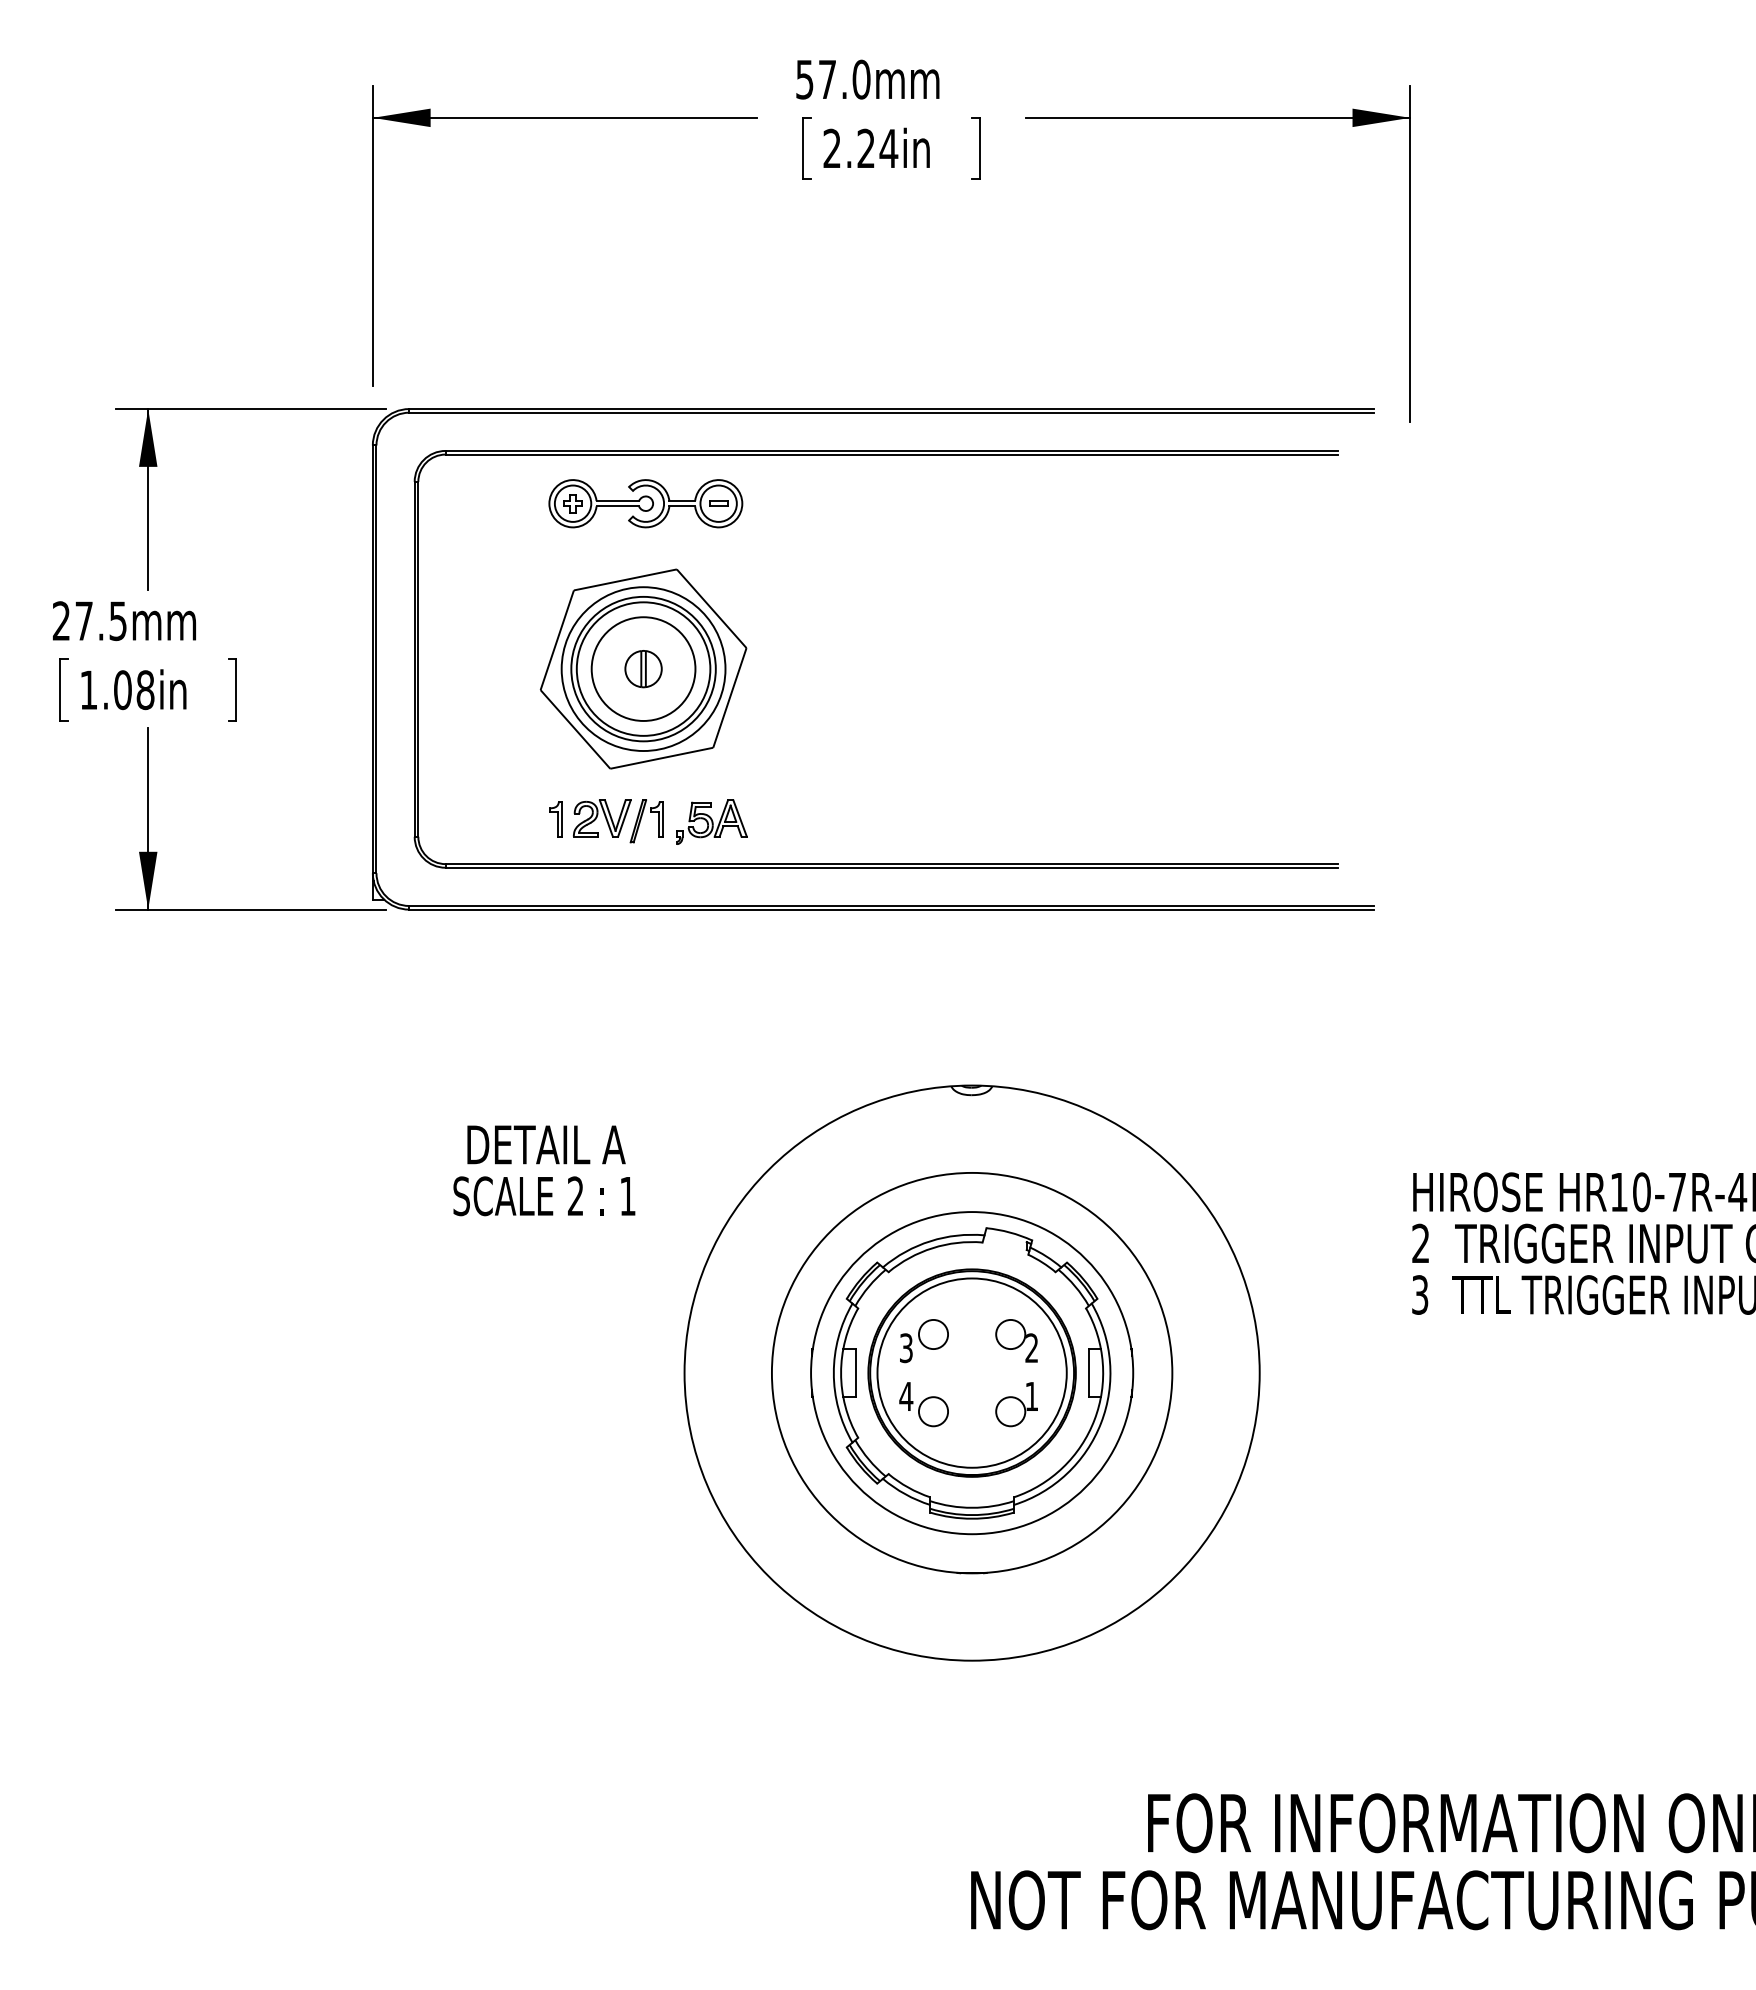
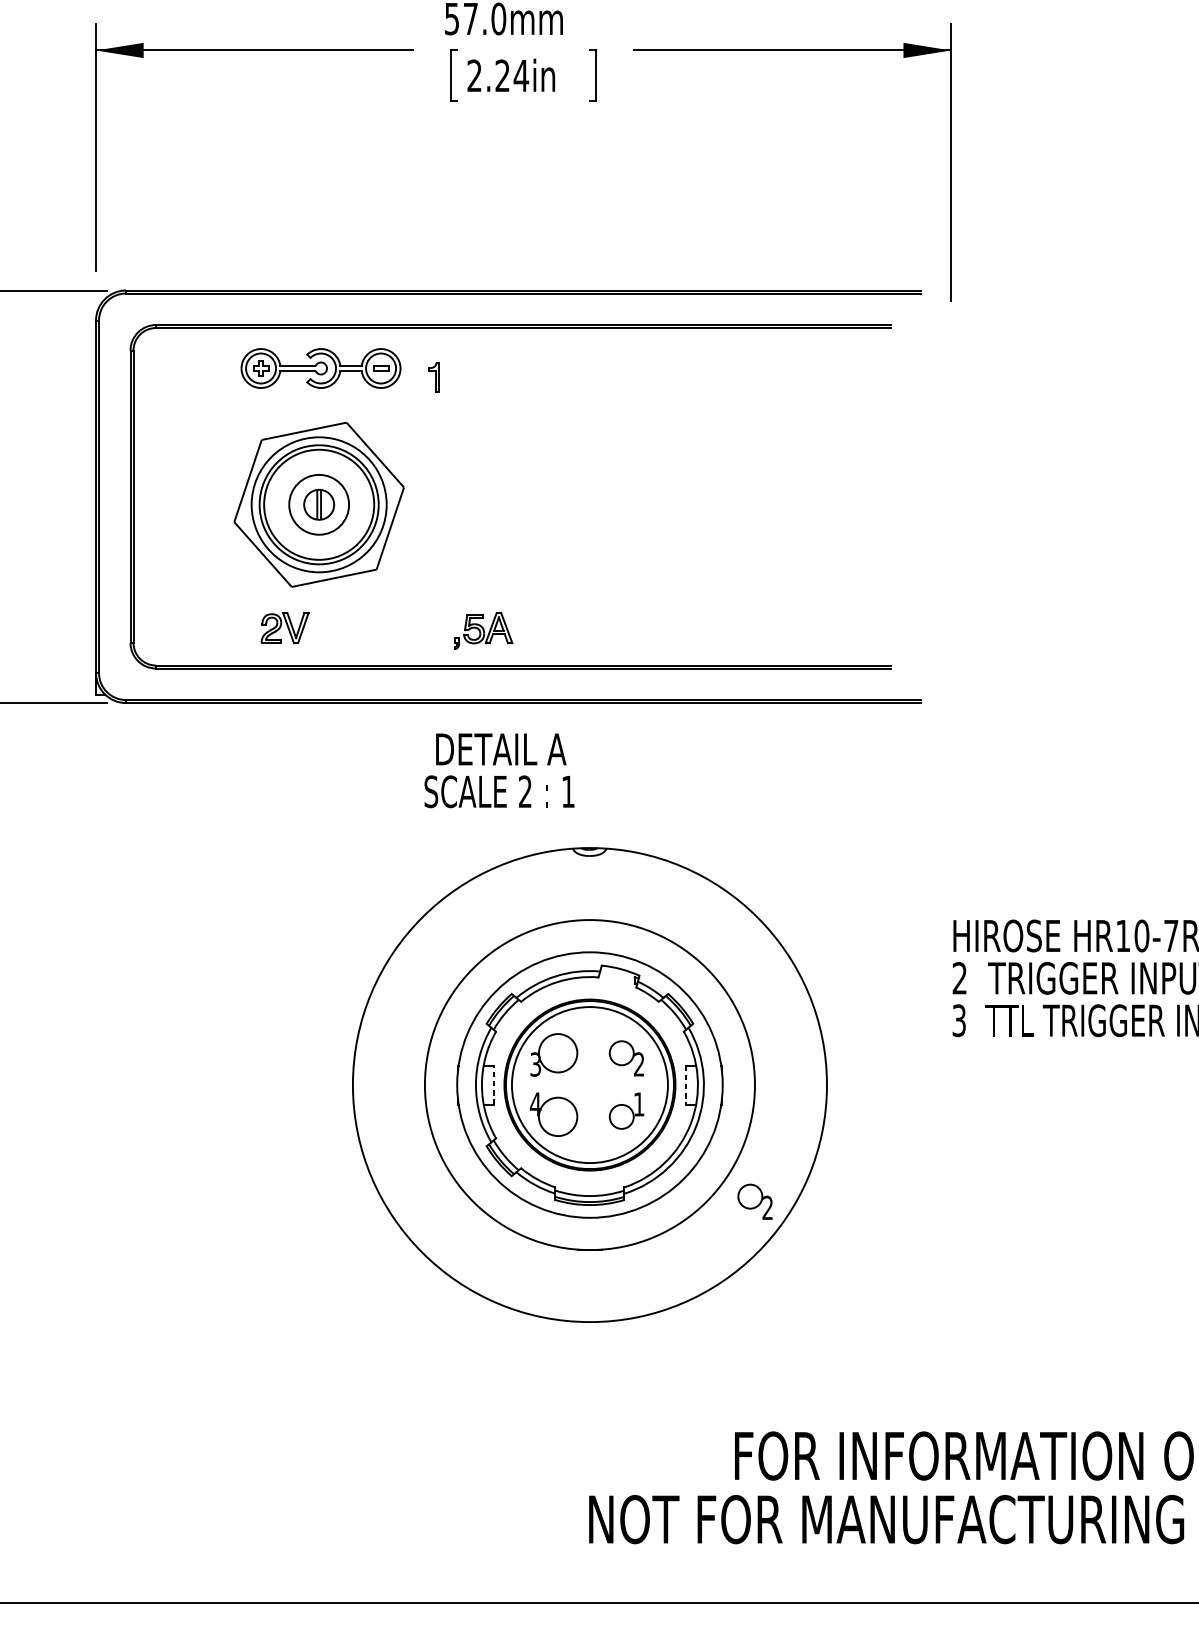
circle: (643, 668) -> (319, 504), size x0.7
part: (555, 819) -> (433, 377), moved
part: (646, 821) -> (321, 630), removed
part: (711, 821) -> (483, 630), moved
text: (544, 1170) -> (499, 770), moved
circle: (933, 1334) -> (558, 1053), size x1.6
line: (855, 1373) -> (493, 1085), solid -> dashed
line: (1088, 1373) -> (685, 1085), solid -> dashed
circle: (933, 1411) -> (558, 1116), size x1.6
part: (1172, 1514) -> (755, 1201), added

